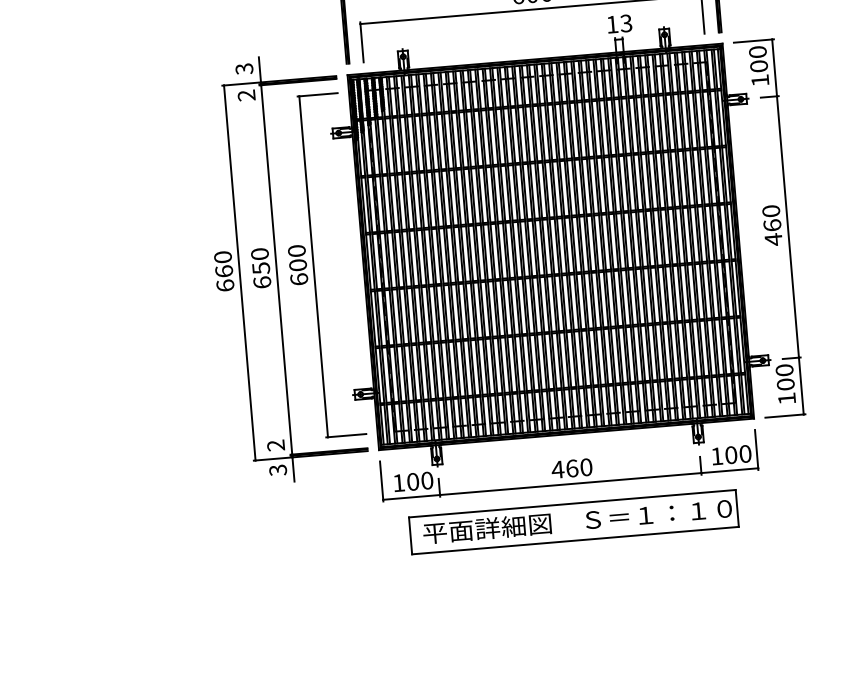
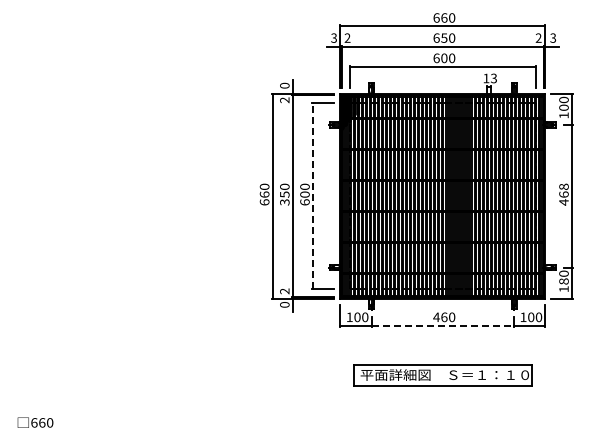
text: (243, 68) -> (284, 85), 3 -> 0
text: (772, 210) -> (564, 186), 460 -> 468
line: (313, 265) -> (313, 195), solid -> dashed
text: (261, 282) -> (284, 202), 650 -> 350
text: (786, 384) -> (564, 281), 100 -> 180
text: (277, 469) -> (284, 304), 3 -> 0
line: (571, 483) -> (443, 325), solid -> dashed
part: (573, 522) -> (442, 375), moved

